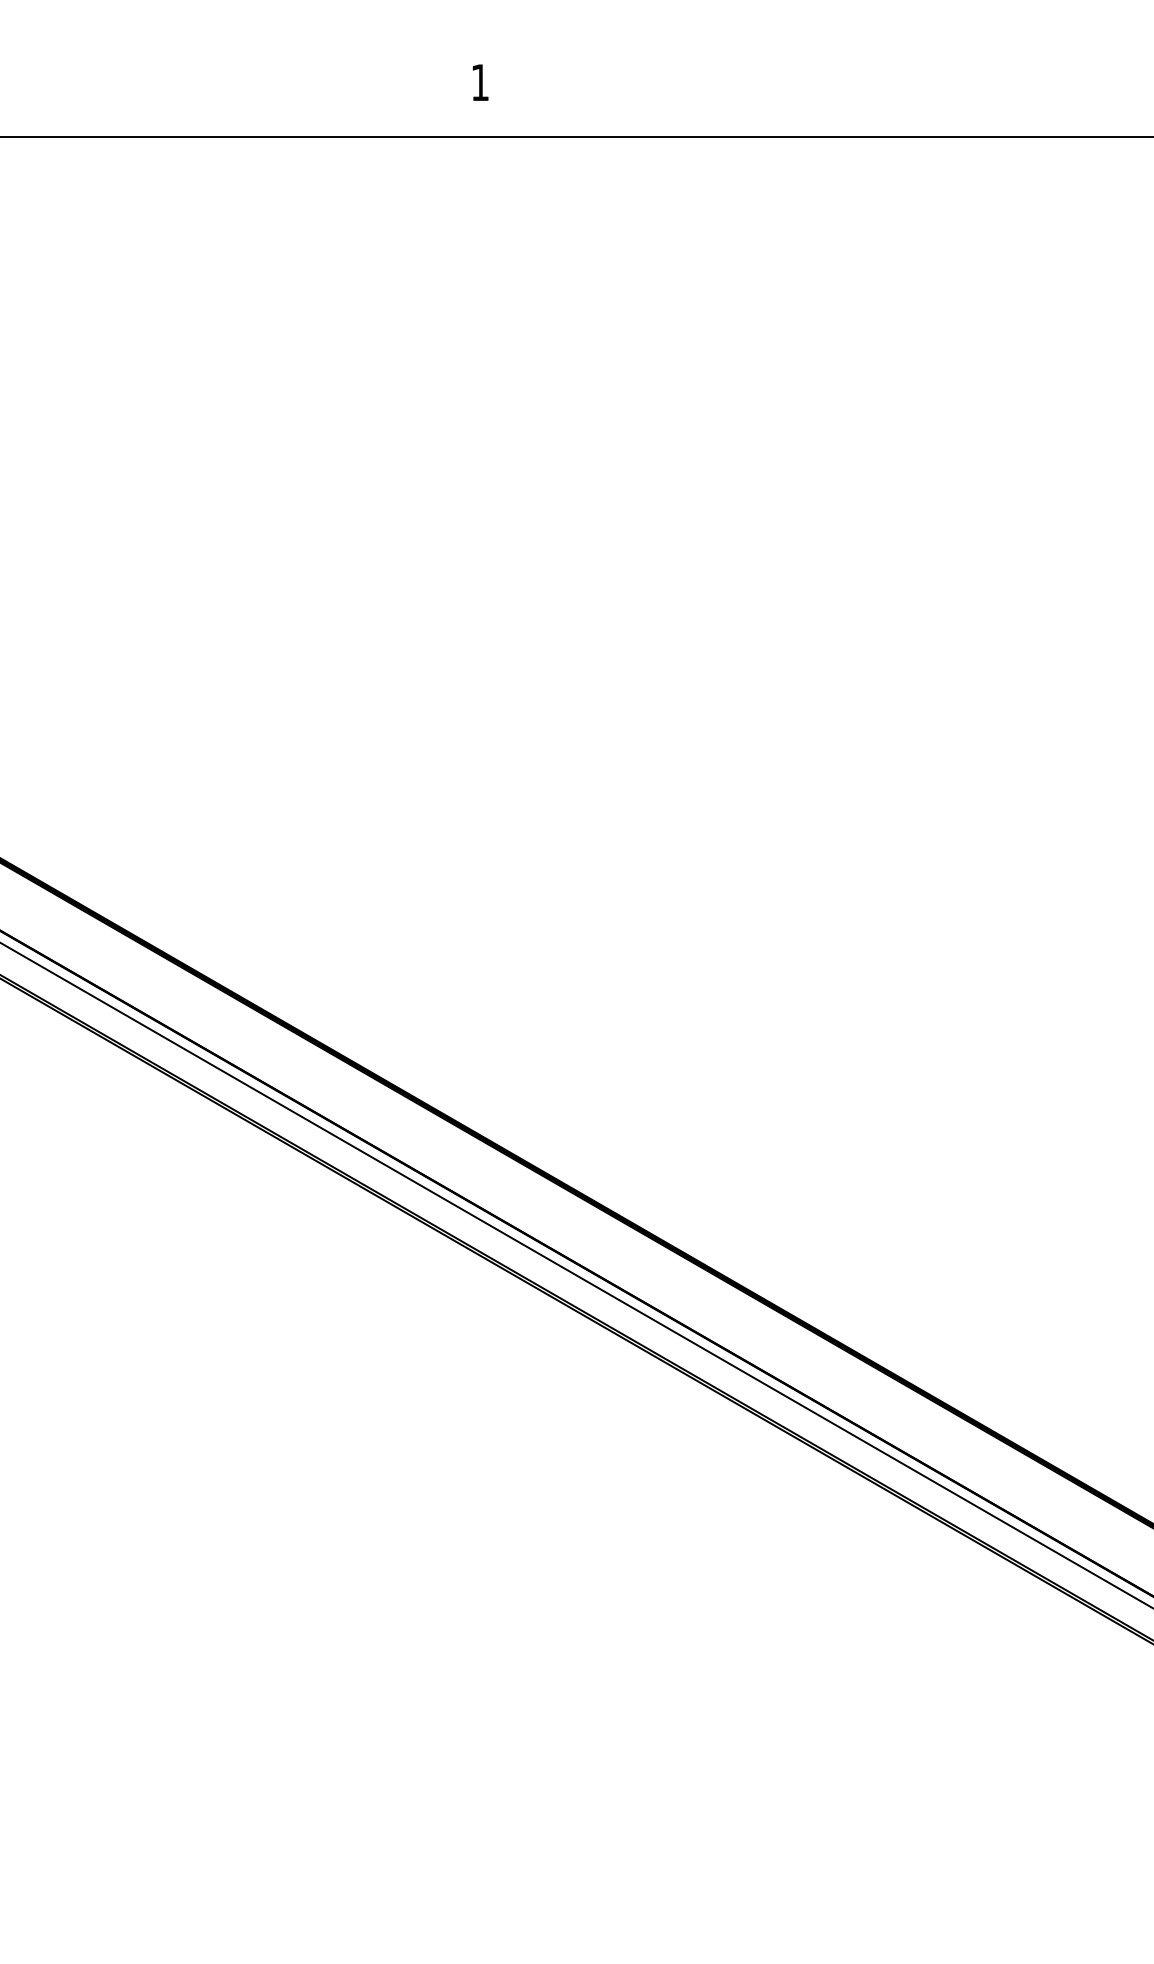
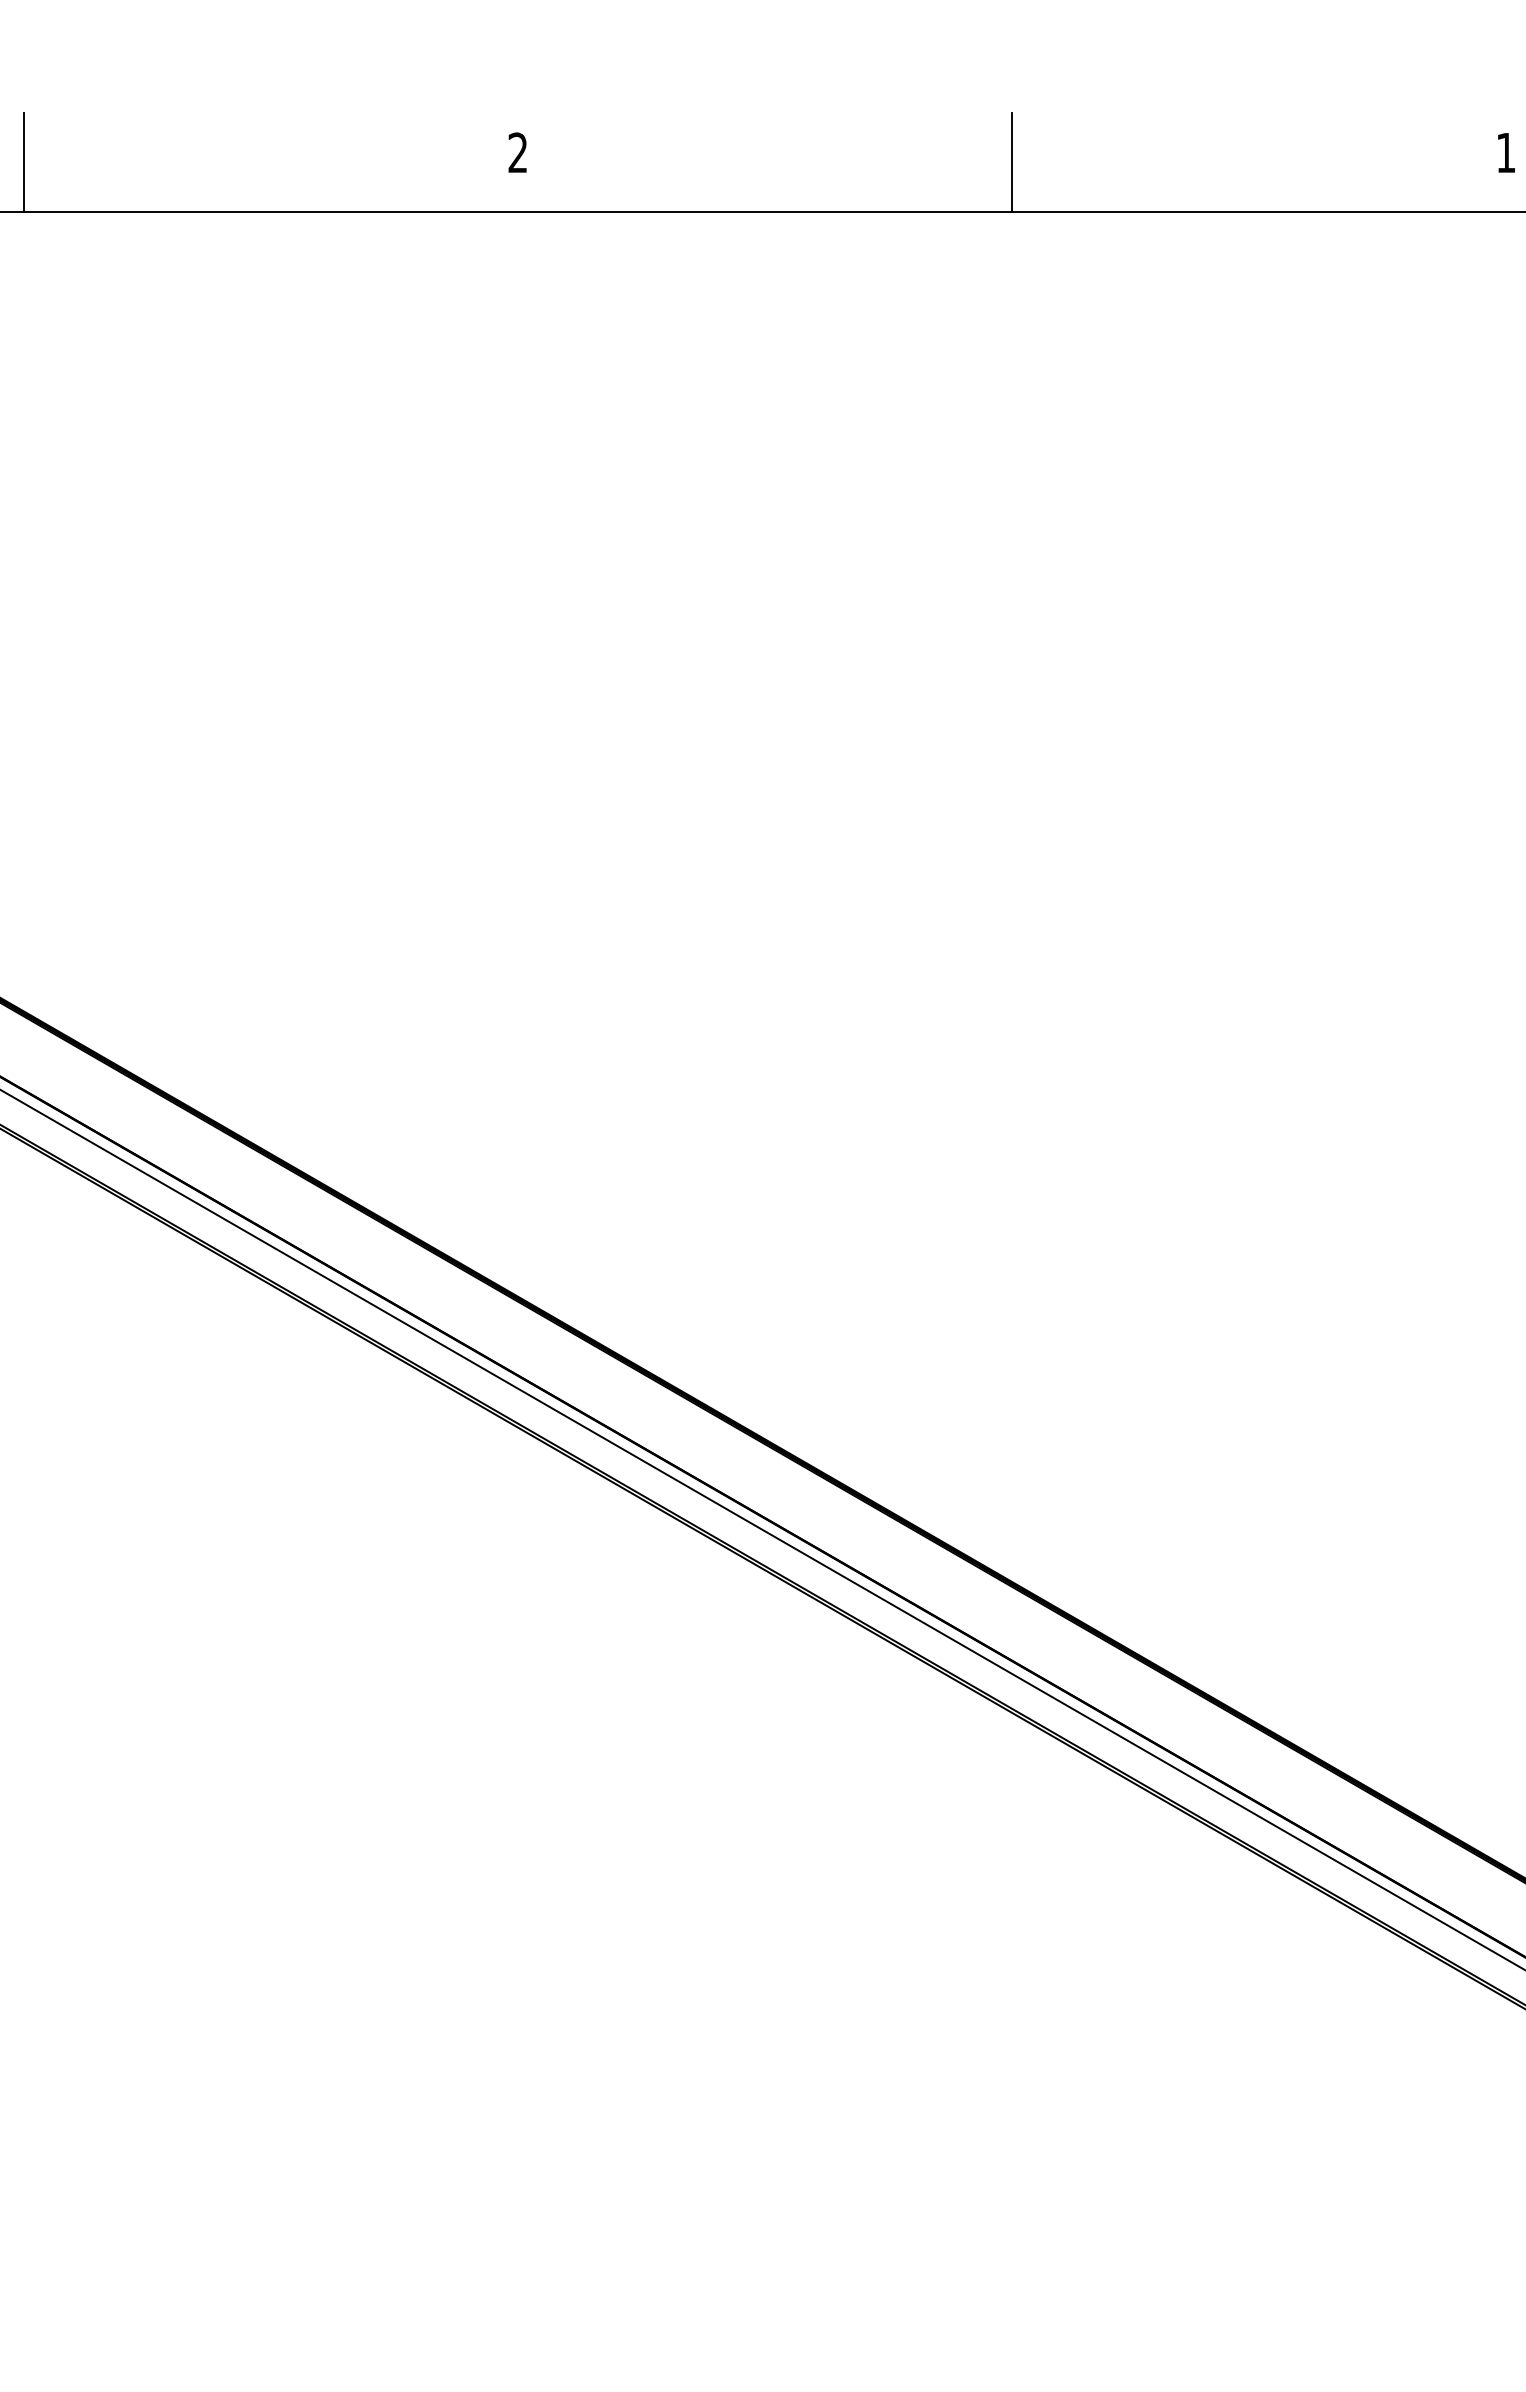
text: (479, 82) -> (517, 152), 1 -> 2
line: (26, 91) -> (24, 162), added
line: (935, 91) -> (1012, 162), added

